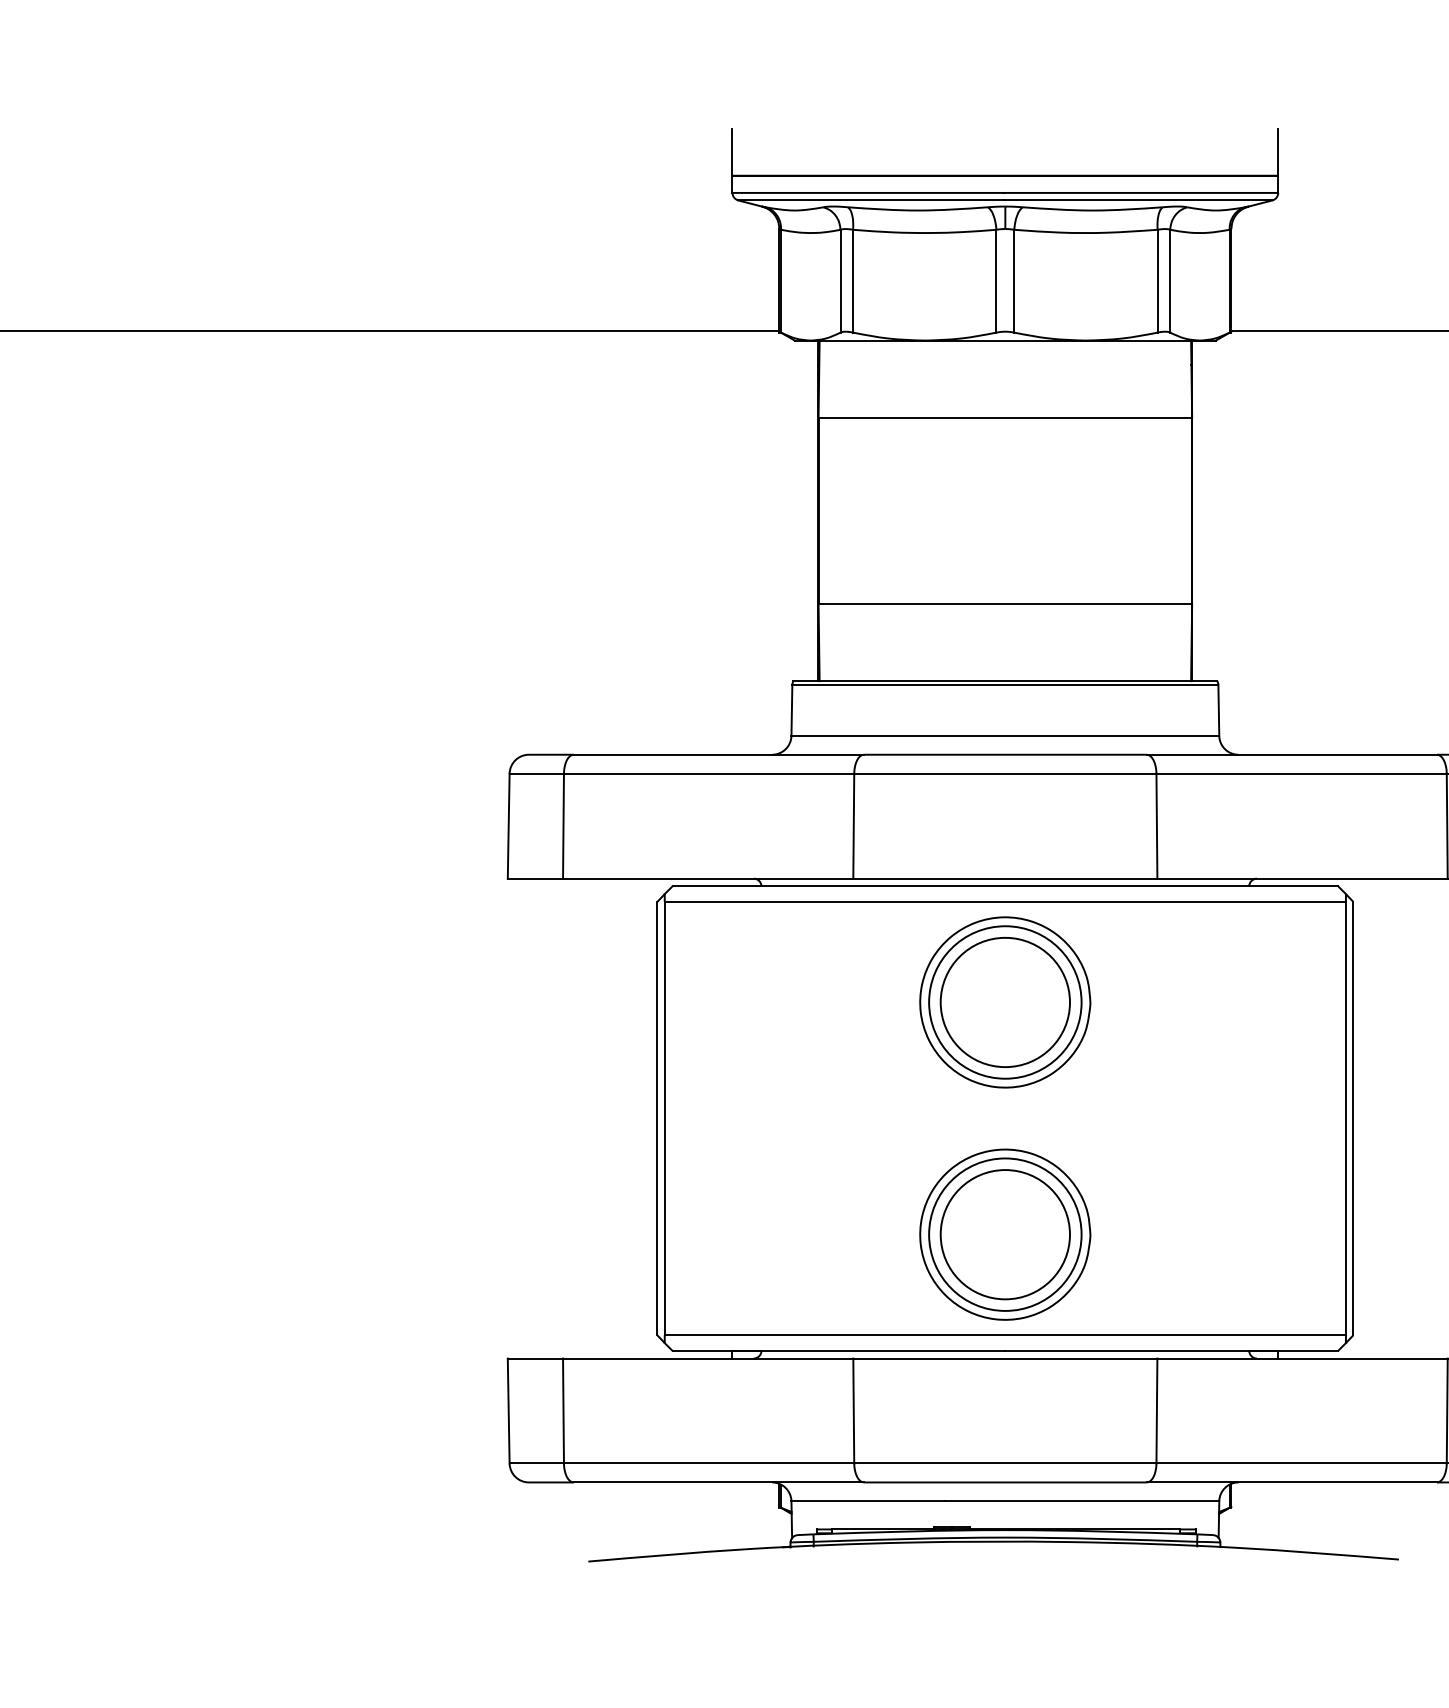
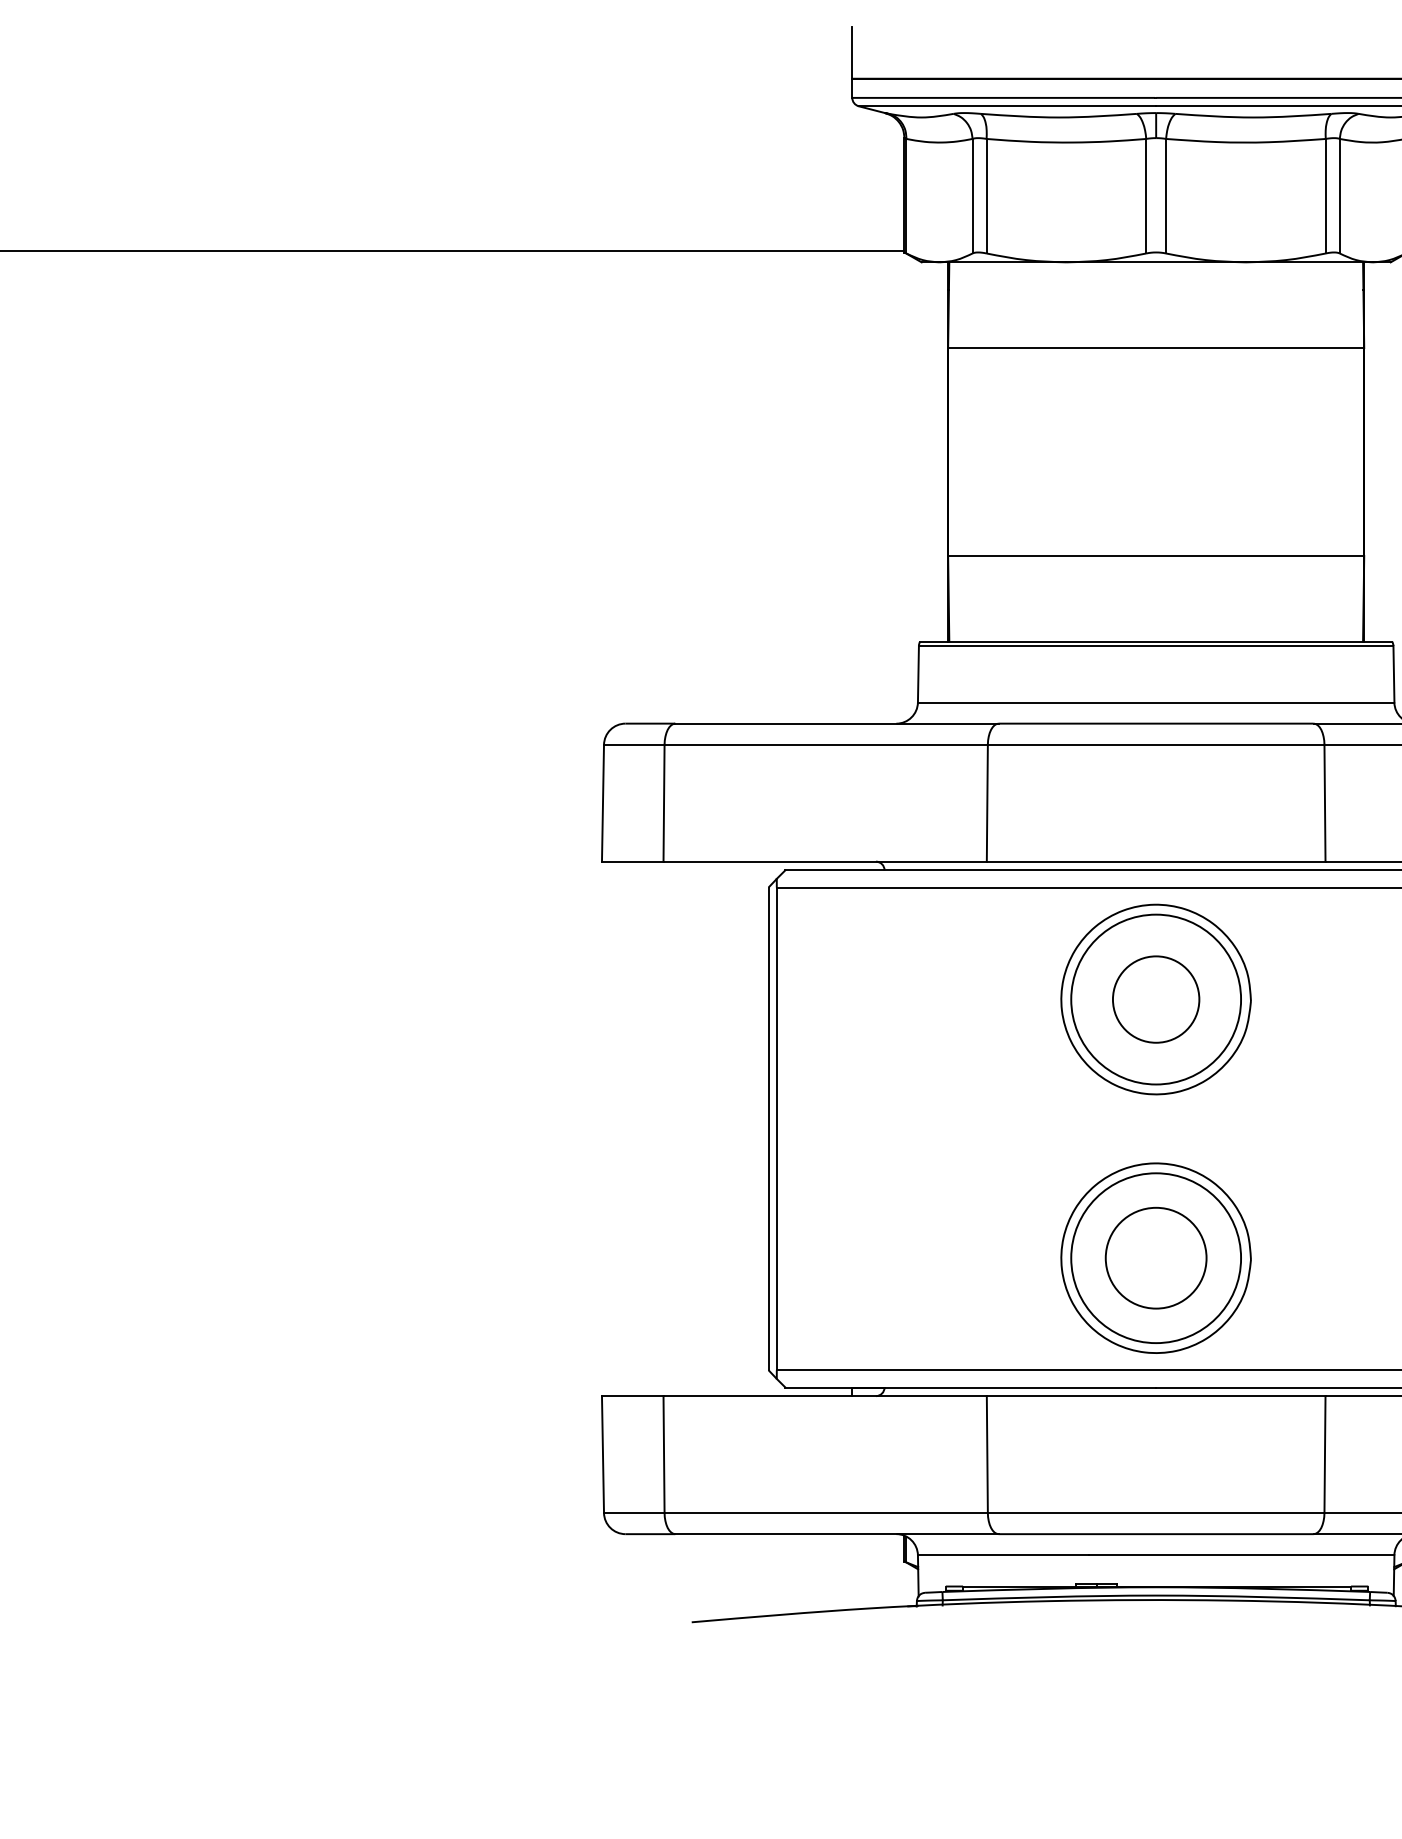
circle: (1004, 1002) -> (1155, 999), size x0.6
circle: (1004, 1234) -> (1155, 1257), size x0.7

